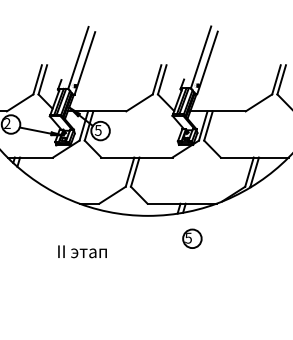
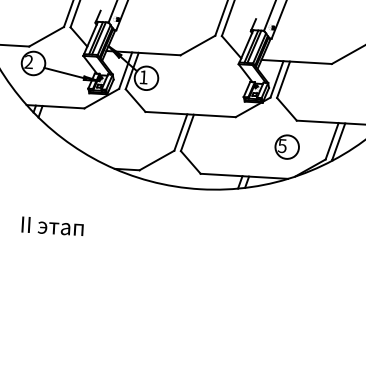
text: (97, 130) -> (142, 77), 5 -> 1
part: (192, 238) -> (287, 146), moved
text: (82, 251) -> (52, 226), moved

